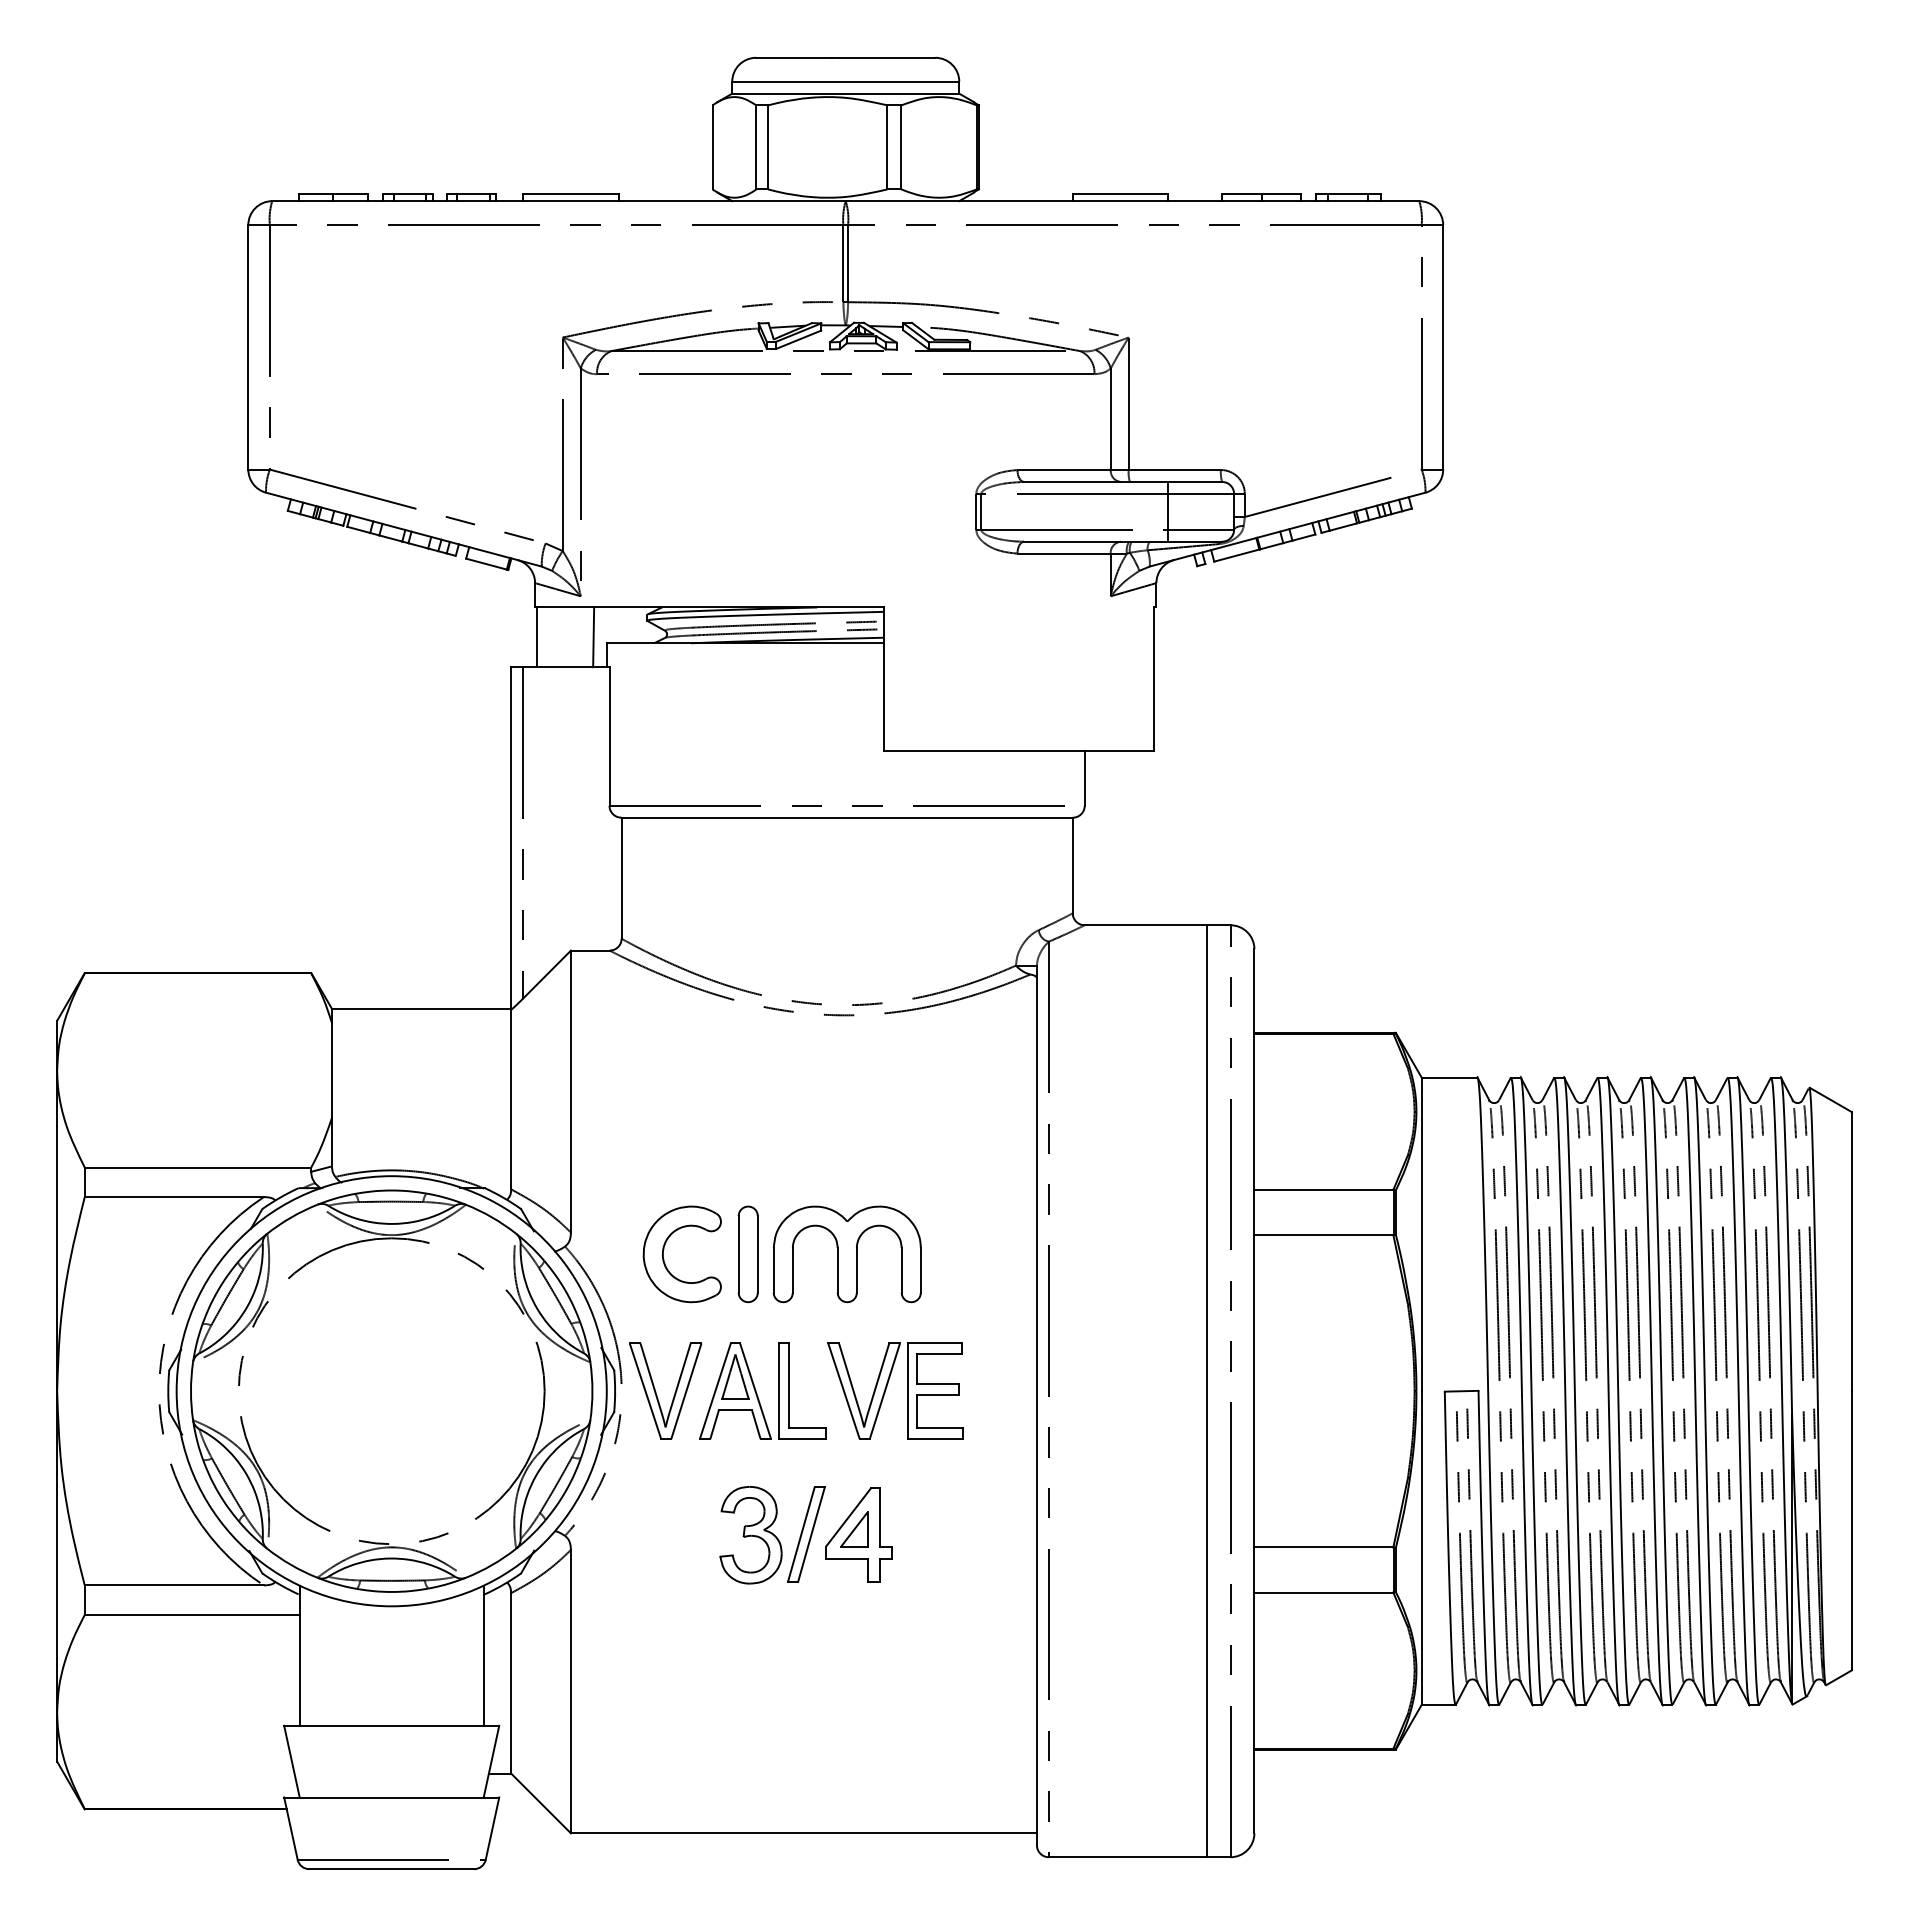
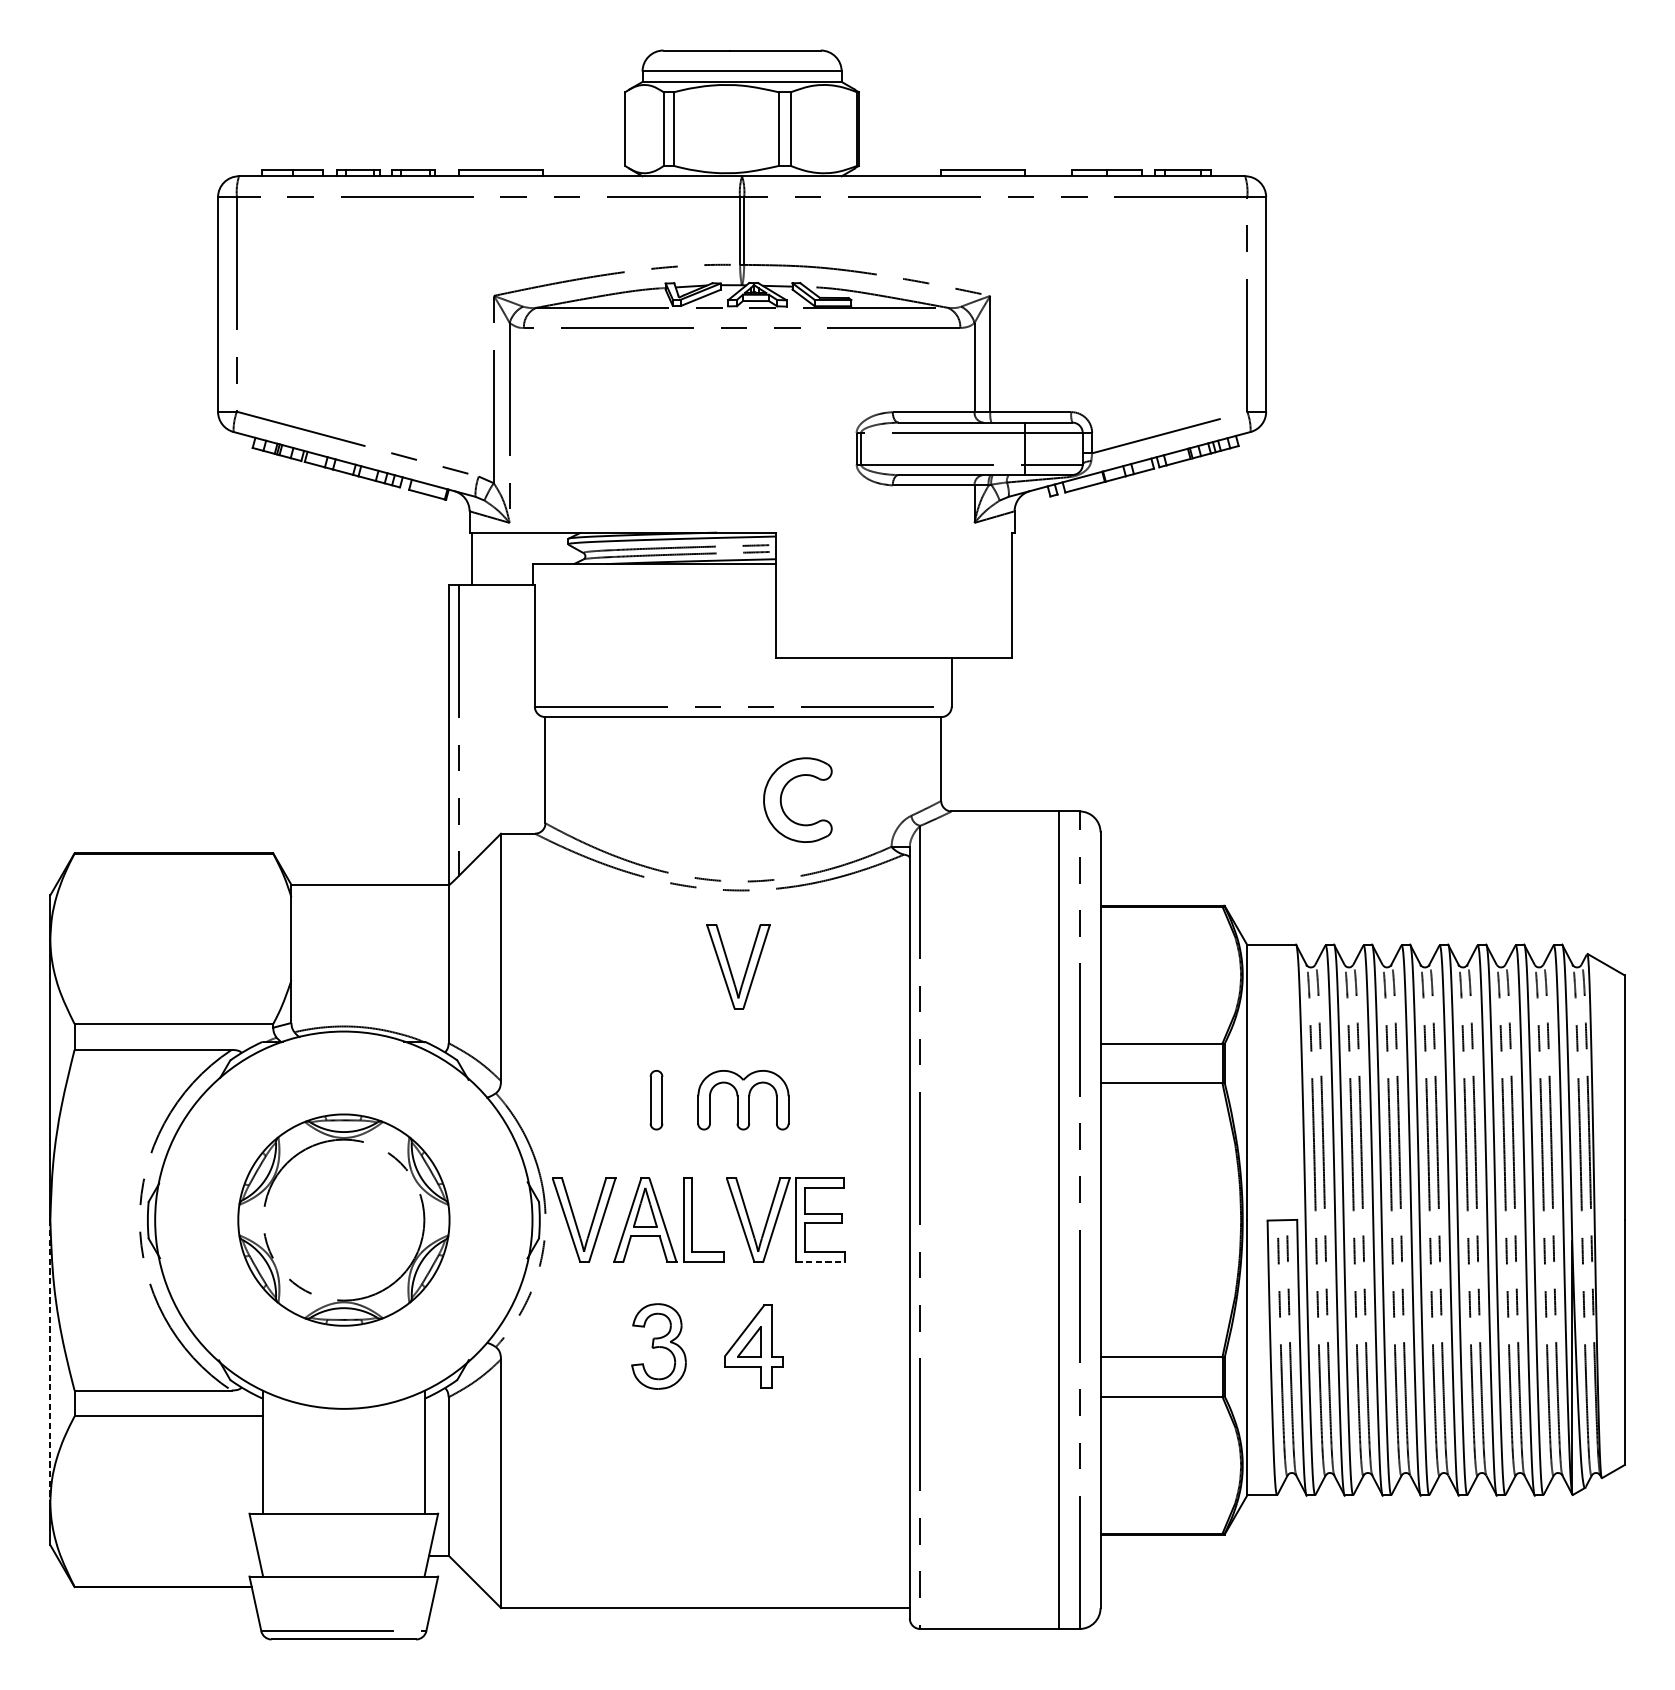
line: (593, 637) -> (520, 559), removed
part: (832, 1102) -> (730, 966), added
part: (664, 1249) -> (782, 795), moved
part: (747, 1254) -> (655, 1100), size x0.7
part: (846, 1254) -> (742, 1100), size x0.7
part: (391, 1390) -> (343, 1219), size x0.6
line: (935, 1439) -> (820, 1262), solid -> dashed
part: (806, 1534) -> (707, 1345), removed
line: (57, 1552) -> (50, 1361), solid -> dashed

